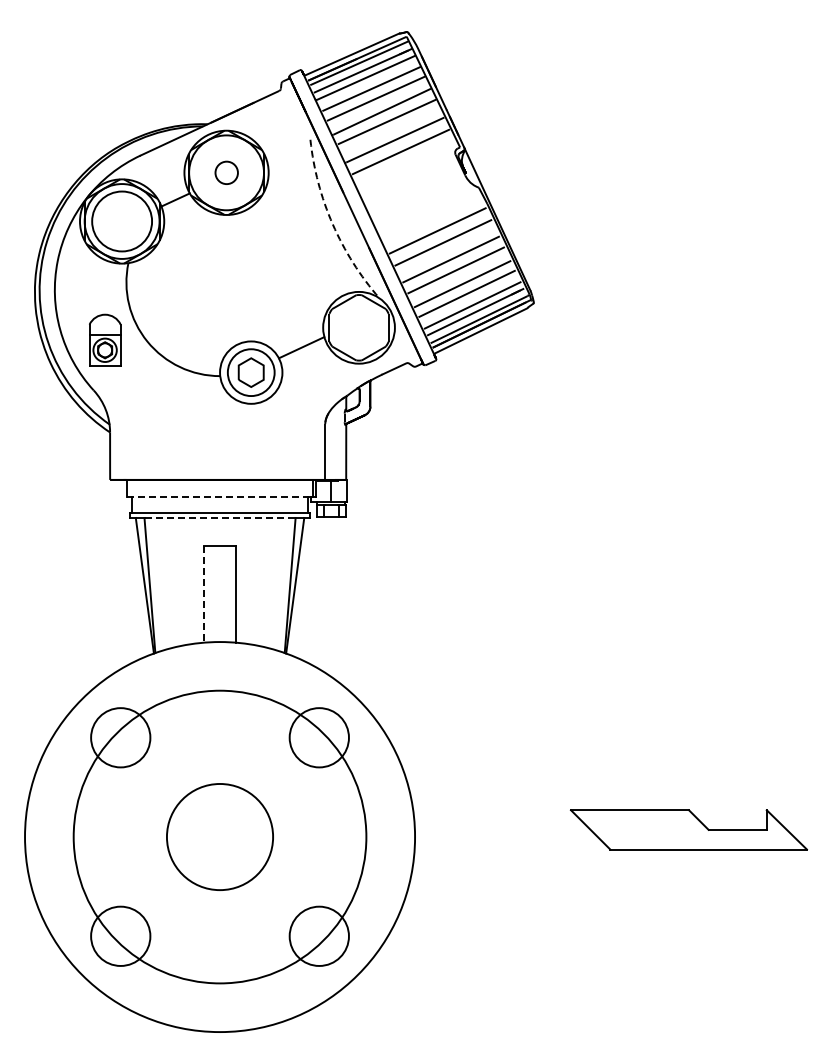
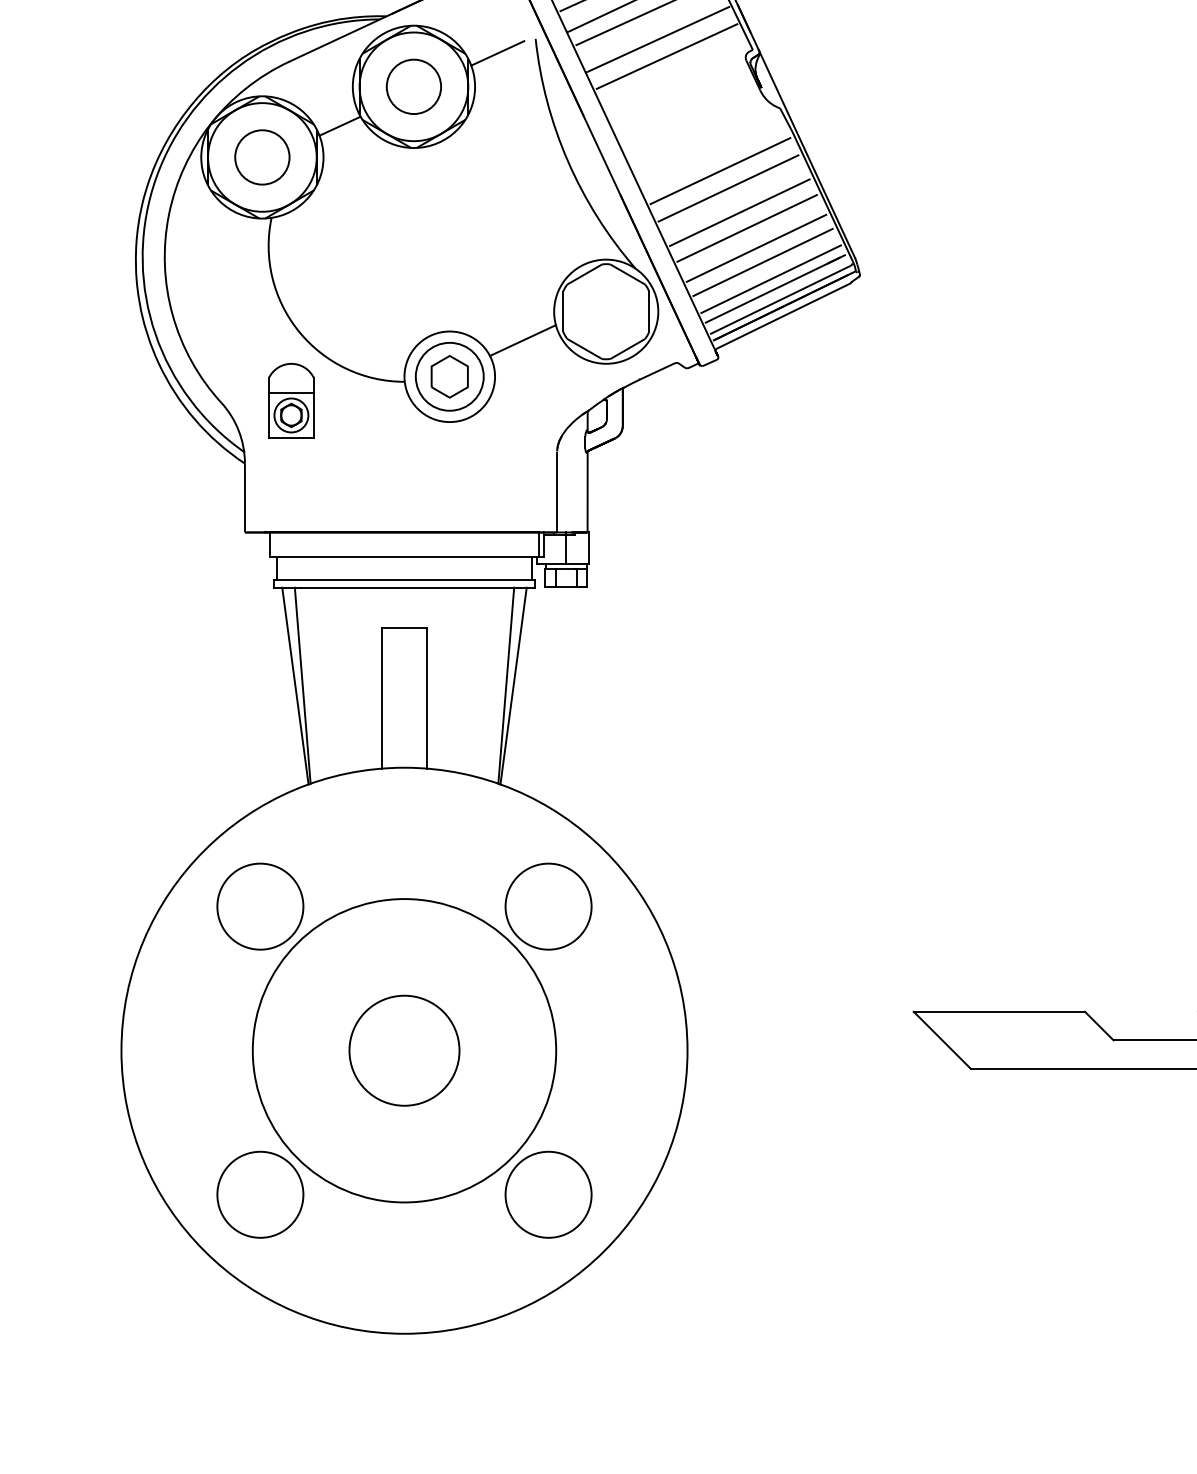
line: (284, 149) -> (498, 52), added
circle: (226, 172) -> (413, 86), size x1.67
circle: (121, 221) -> (261, 157), size x0.62
arc: (332, 224) -> (567, 161), dashed -> solid
part: (105, 339) -> (291, 399), moved
line: (220, 497) -> (405, 557), dashed -> solid
line: (220, 518) -> (405, 588), dashed -> solid
line: (204, 594) -> (381, 698), dashed -> solid
circle: (219, 836) -> (403, 1049), size x0.71
circle: (219, 836) -> (403, 1049), size x0.71

